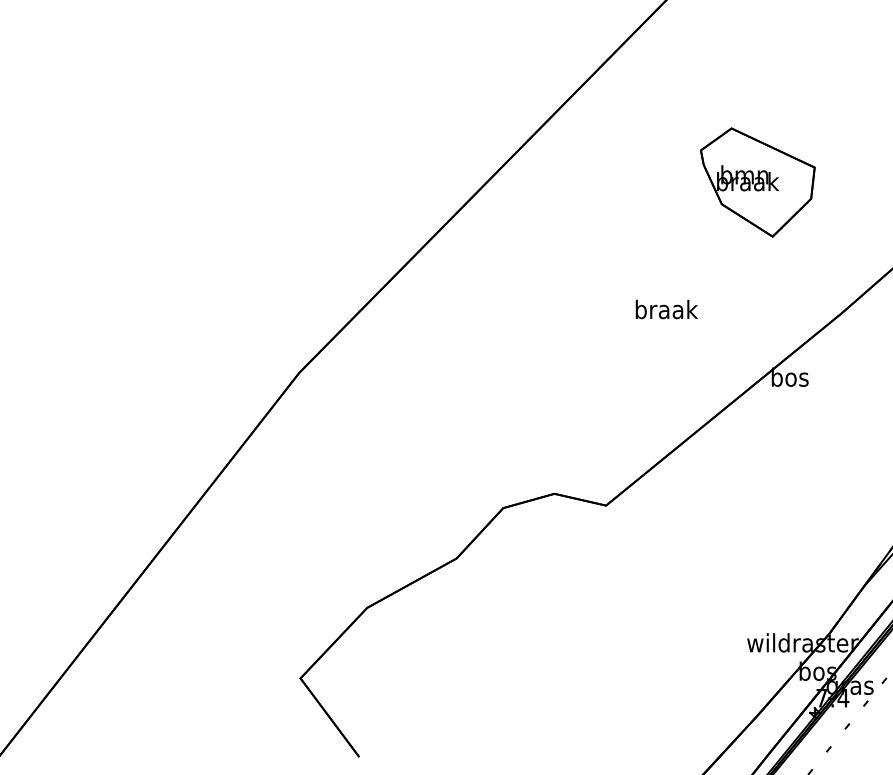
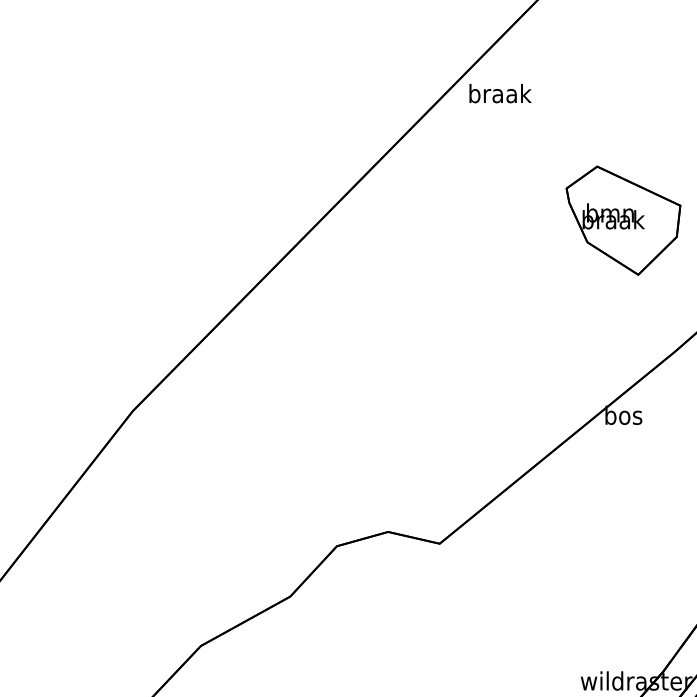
part: (757, 182) -> (623, 220), moved
text: (666, 309) -> (500, 93), moved

